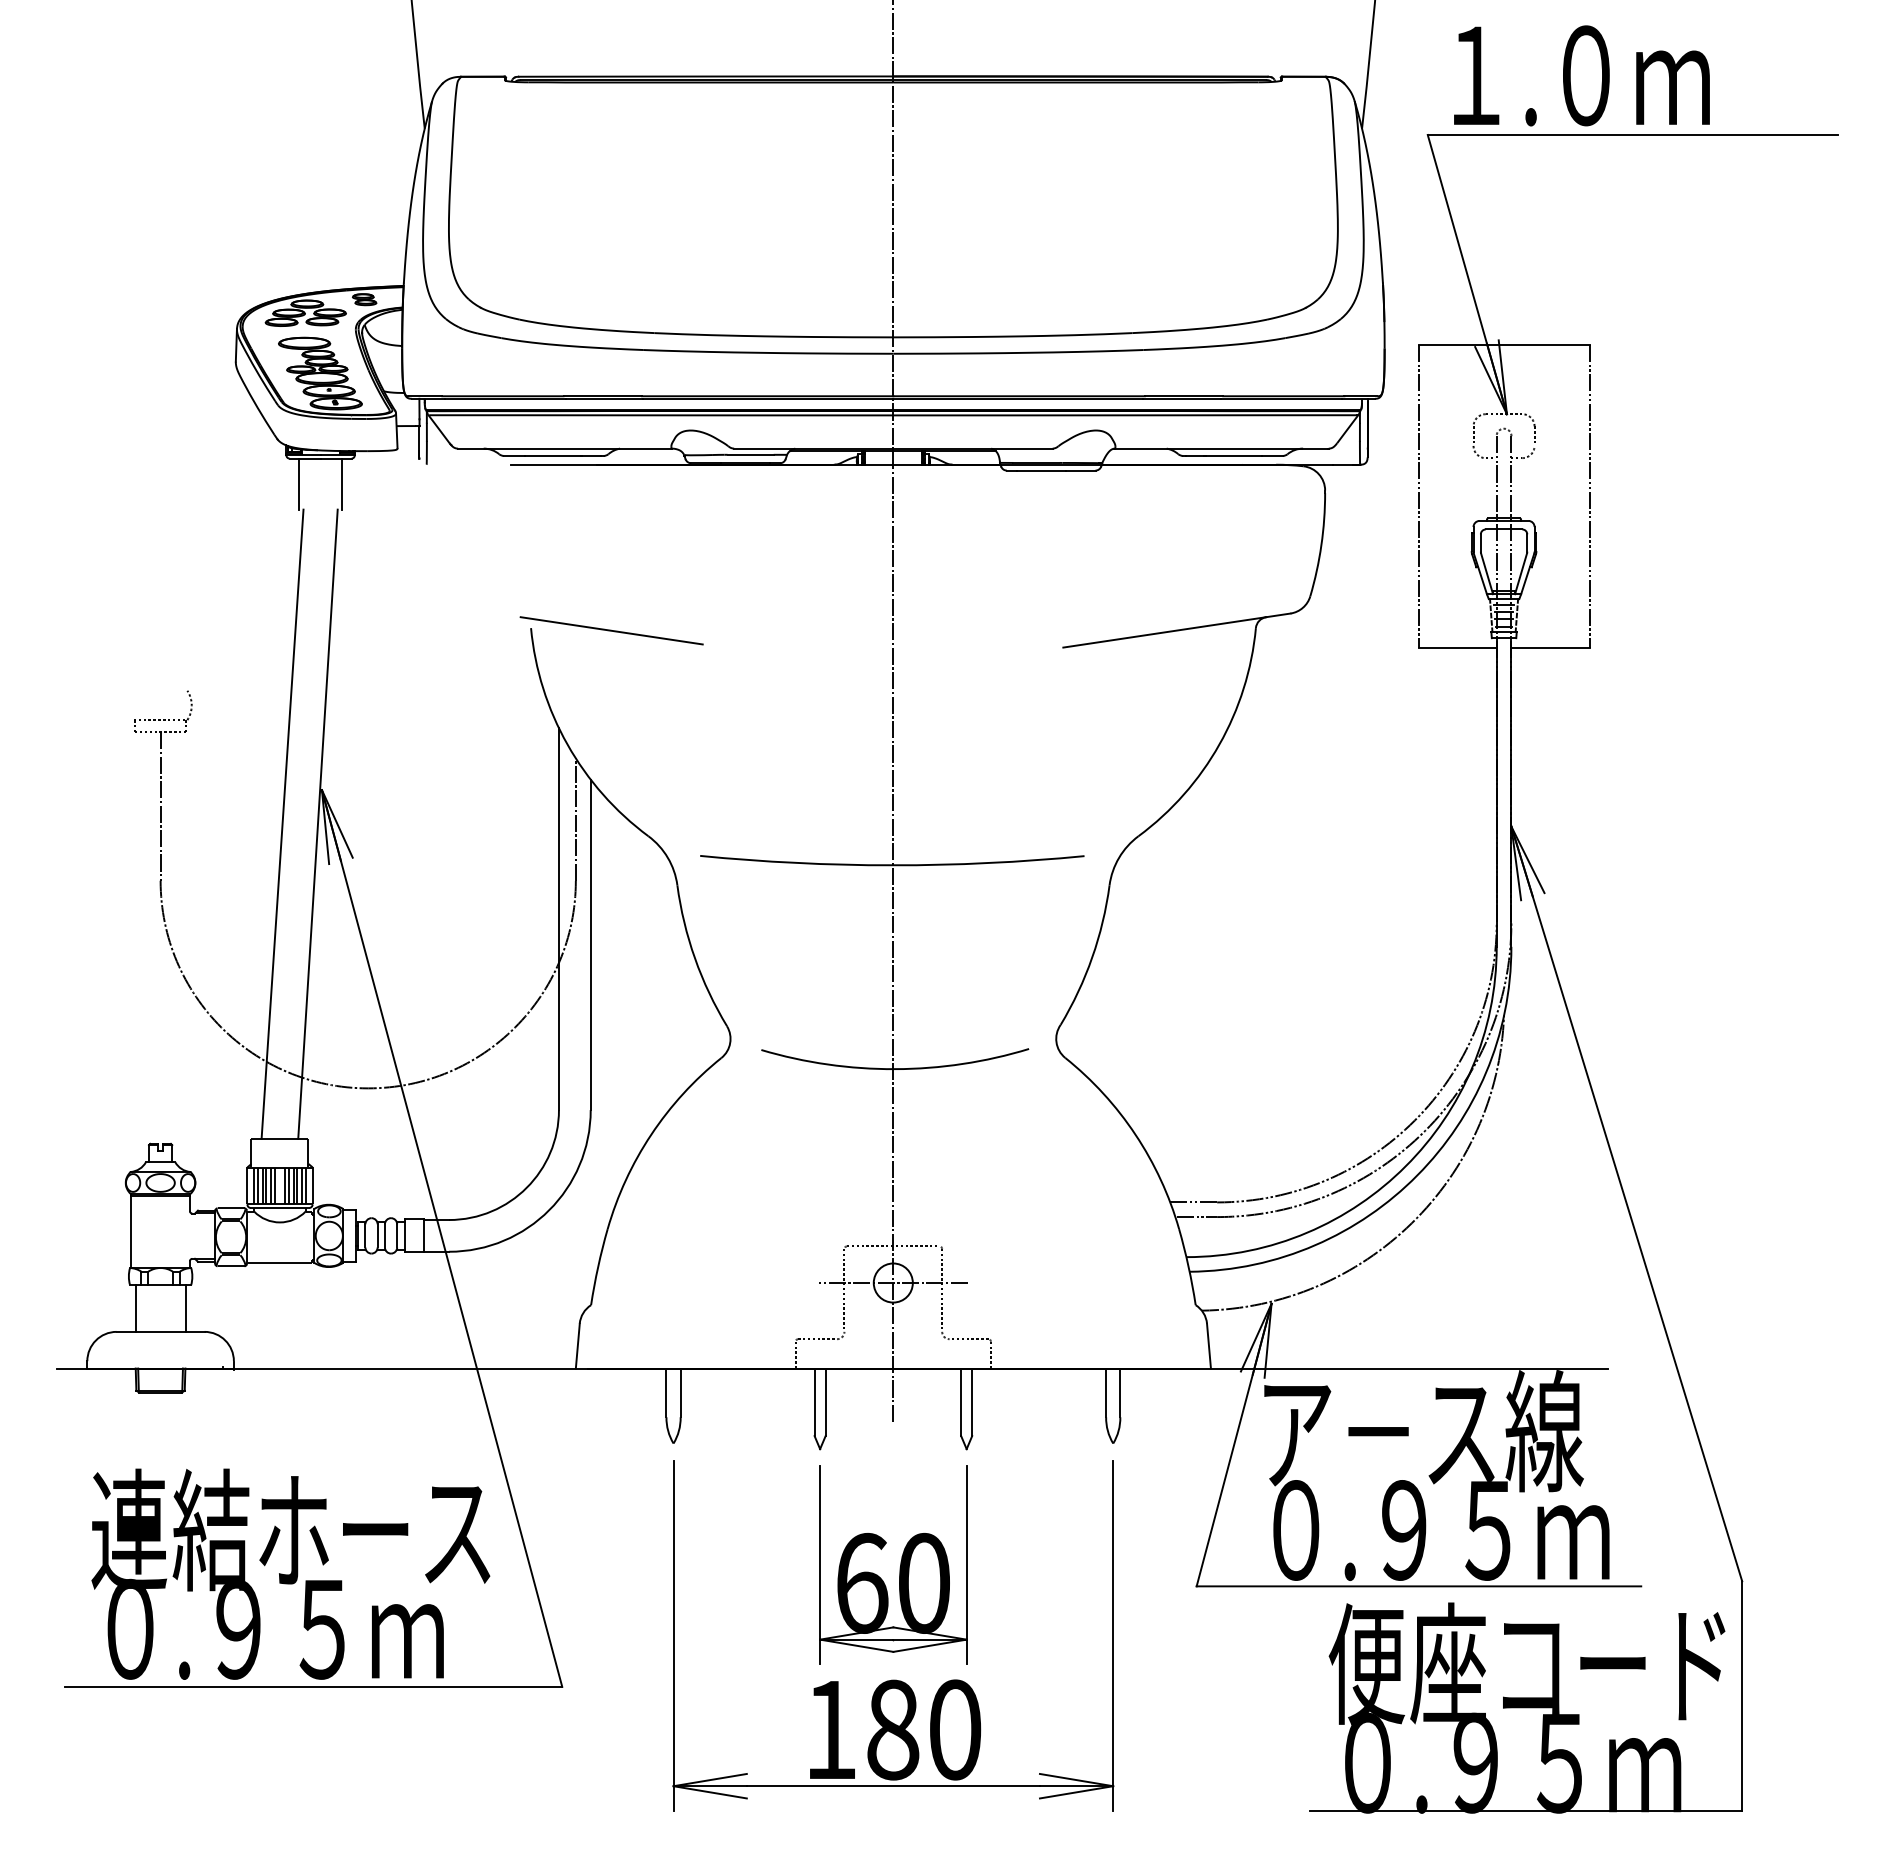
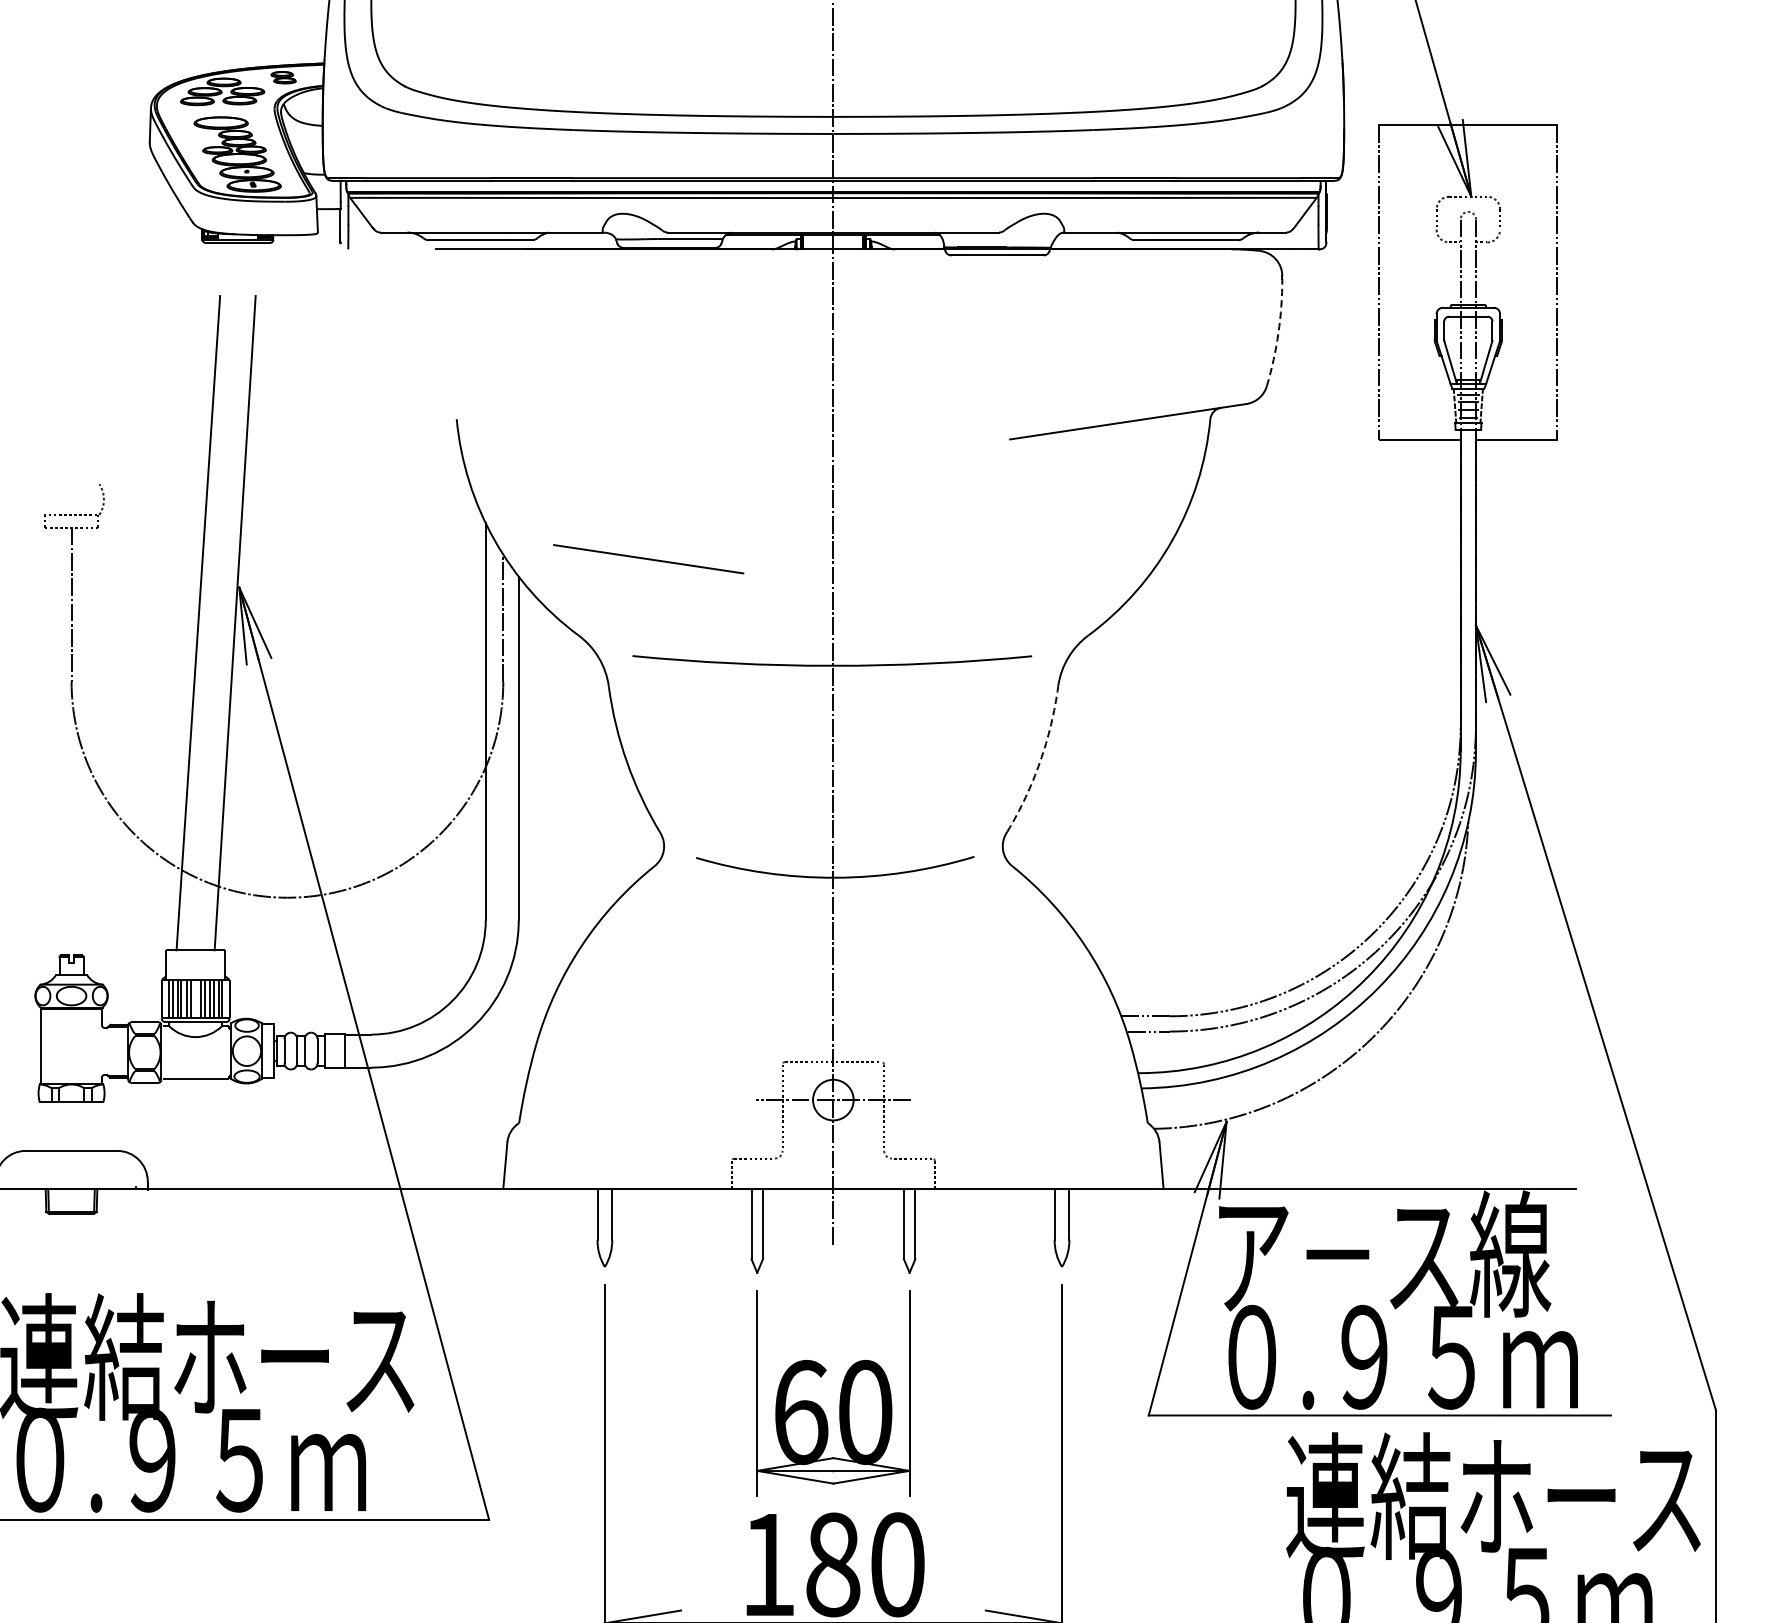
line: (299, 483) -> (215, 268), removed
line: (341, 483) -> (259, 268), removed
arc: (1321, 545) -> (1278, 333), solid -> dashed
line: (611, 630) -> (648, 558), moved
arc: (1092, 957) -> (1040, 761), solid -> dashed
line: (135, 1308) -> (45, 1126), removed
line: (185, 1308) -> (97, 1126), removed
text: (1527, 1663) -> (1492, 1495), 便座コード -> 連結ホース

